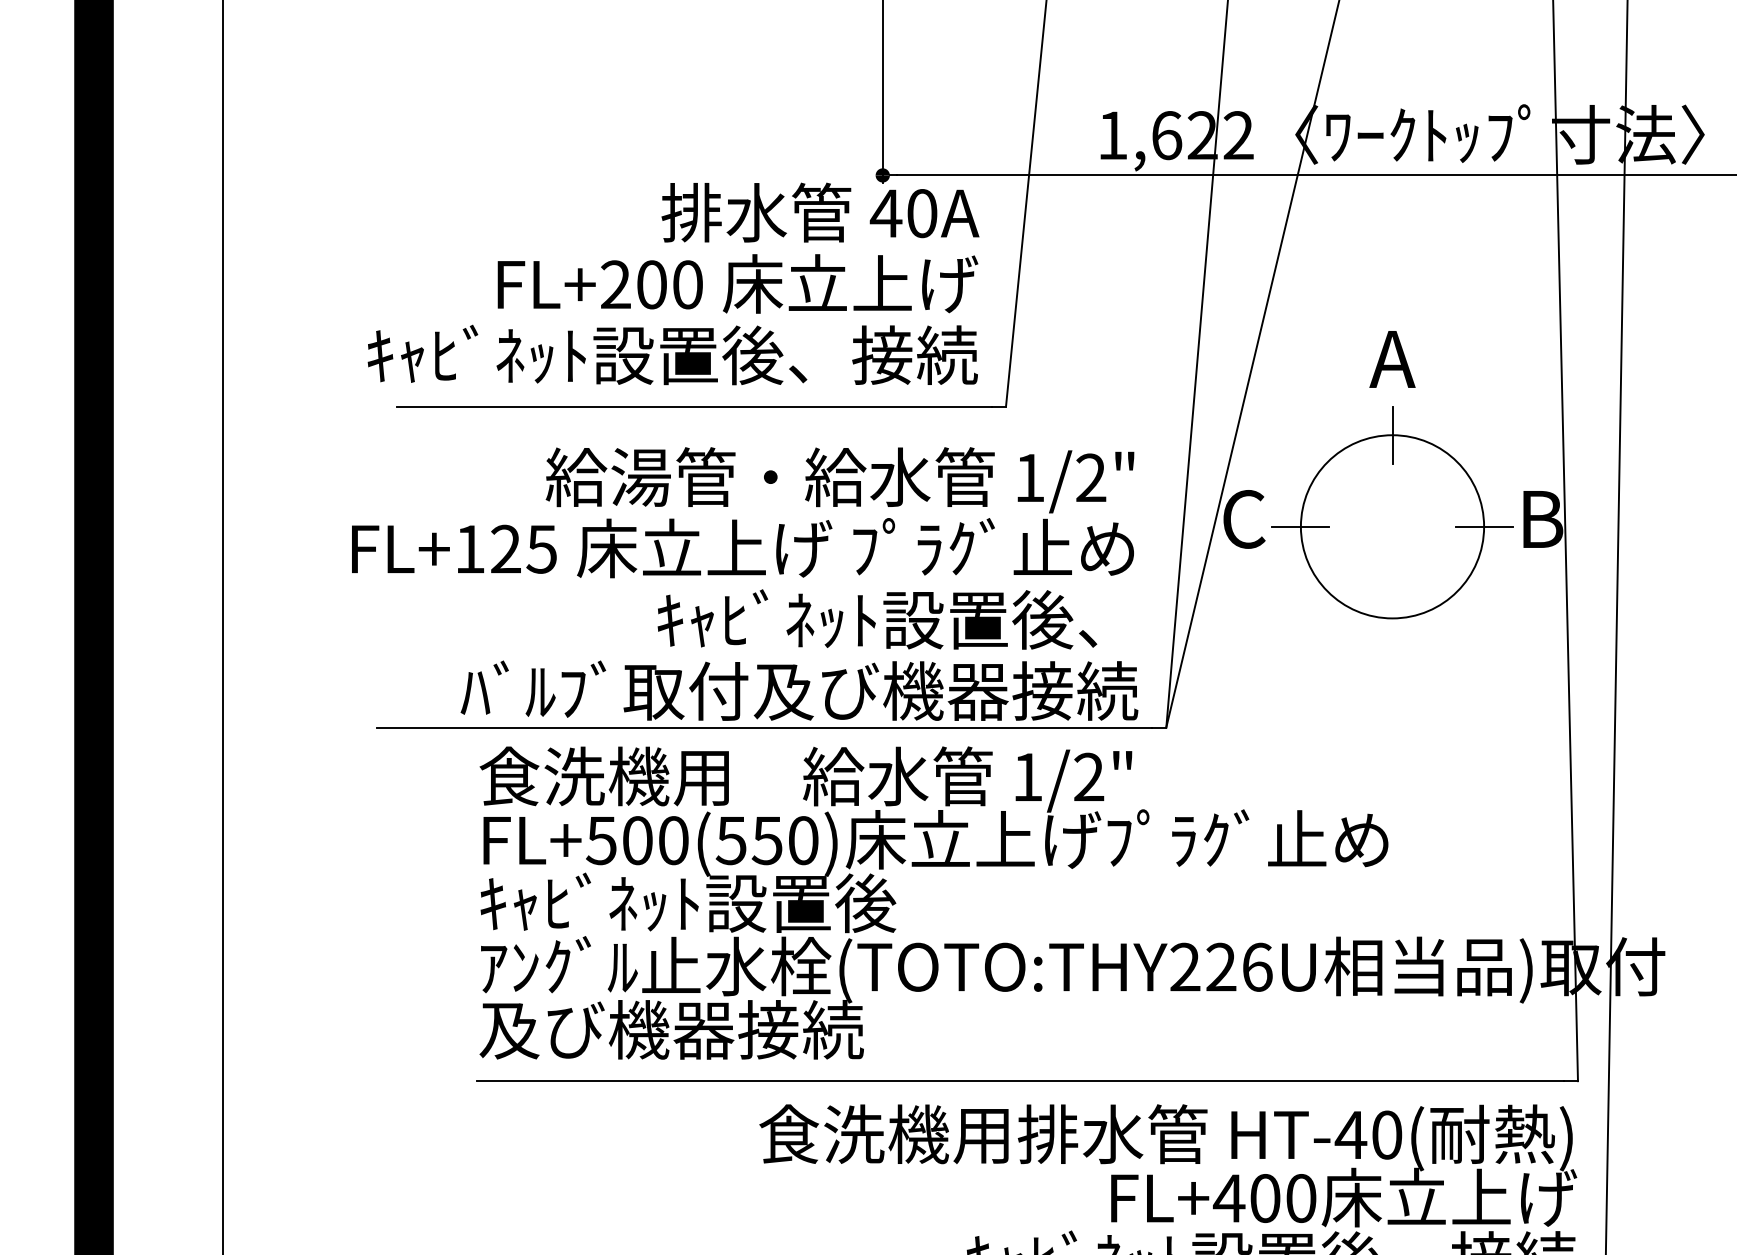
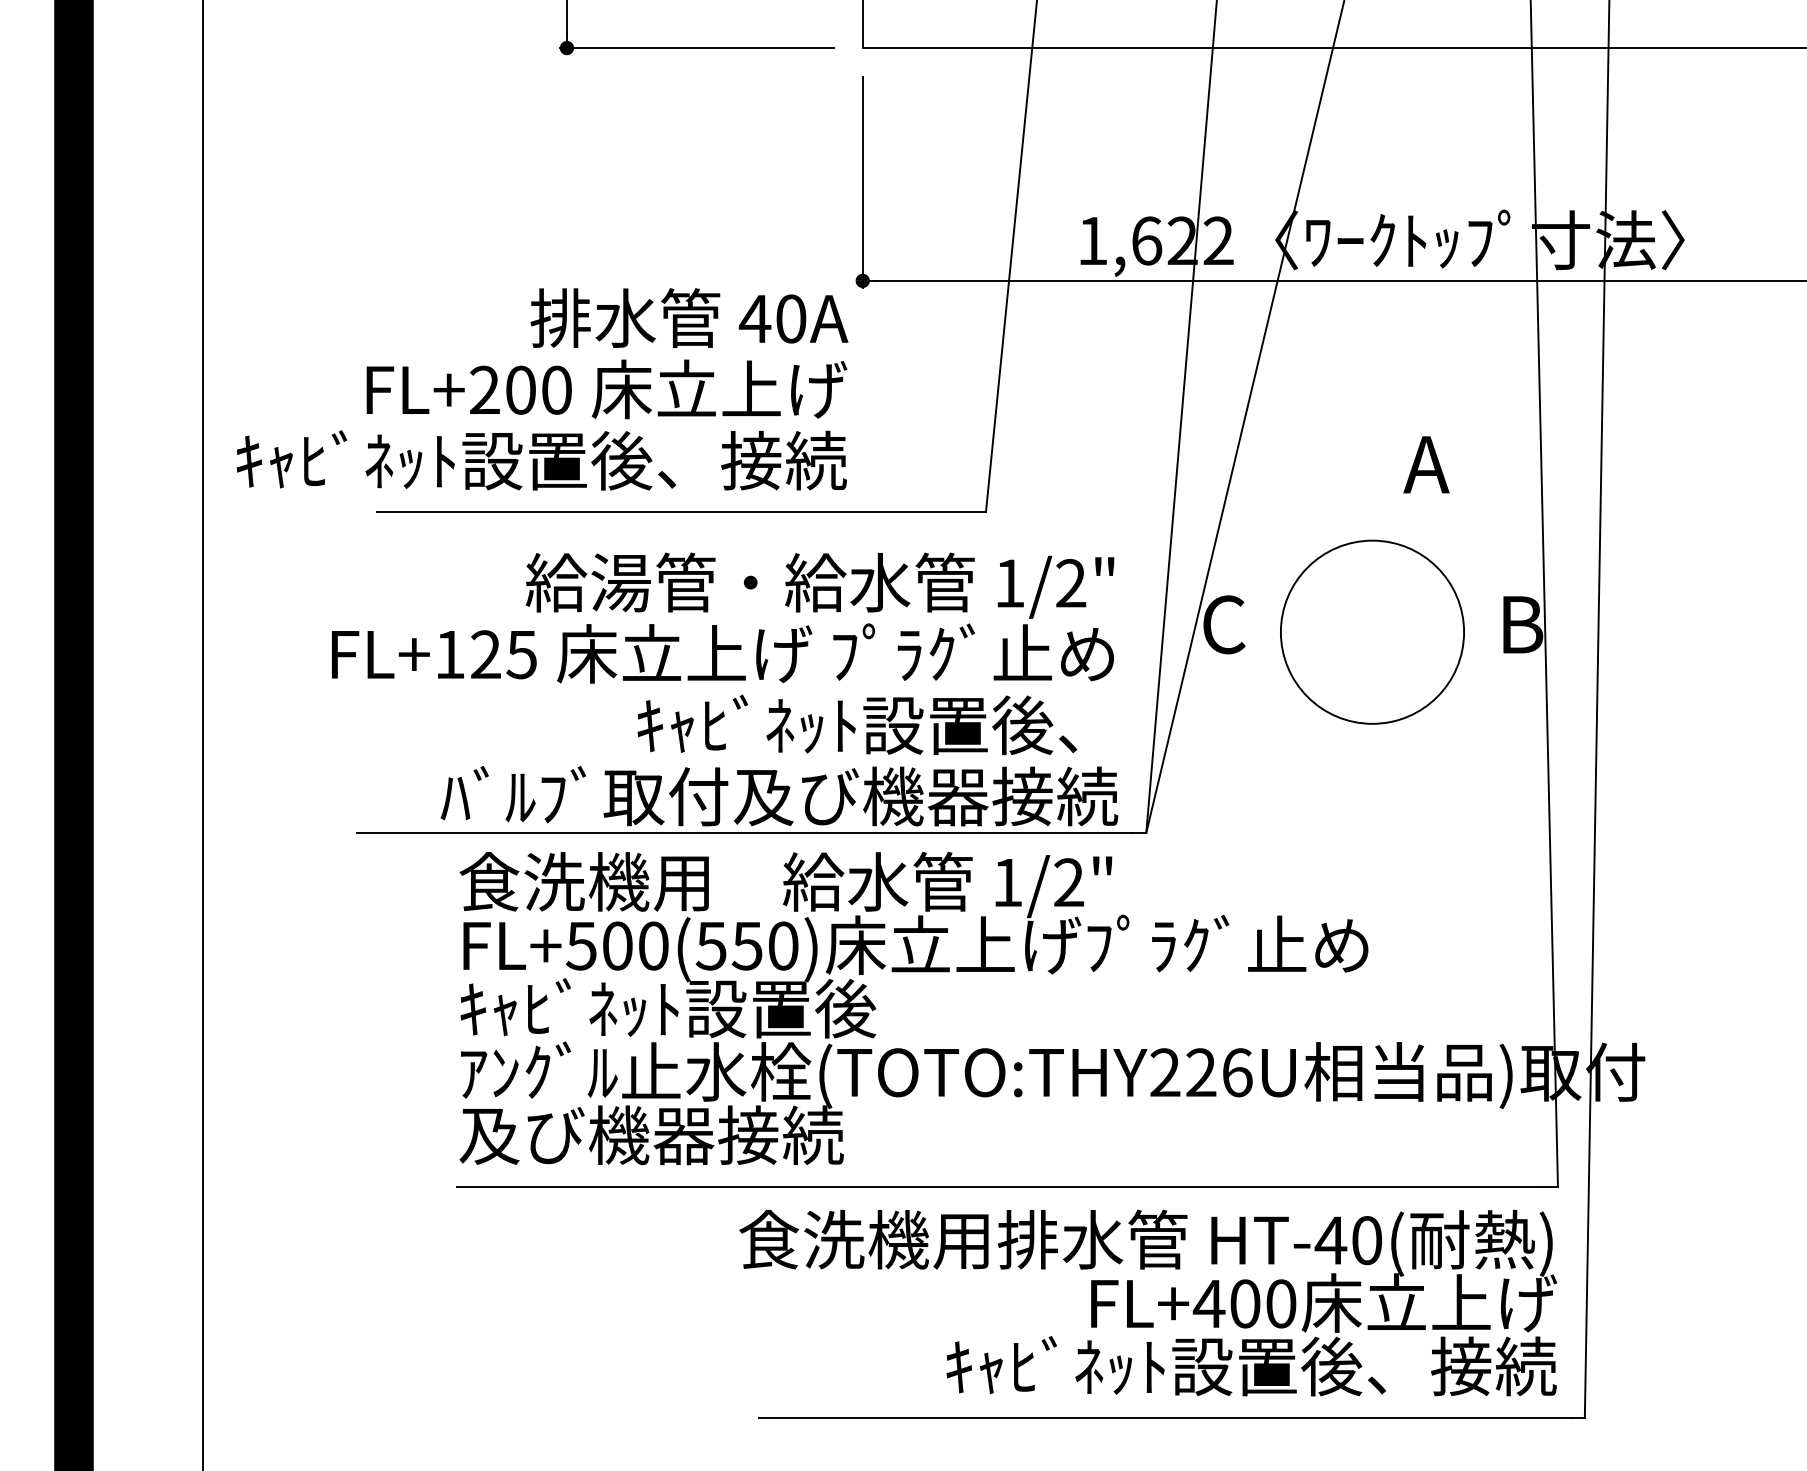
text: (673, 284) -> (542, 389), moved
text: (1392, 359) -> (1426, 464), moved
line: (1392, 435) -> (1372, 540), removed
line: (1300, 527) -> (1280, 632), removed
line: (1483, 527) -> (1463, 632), removed

